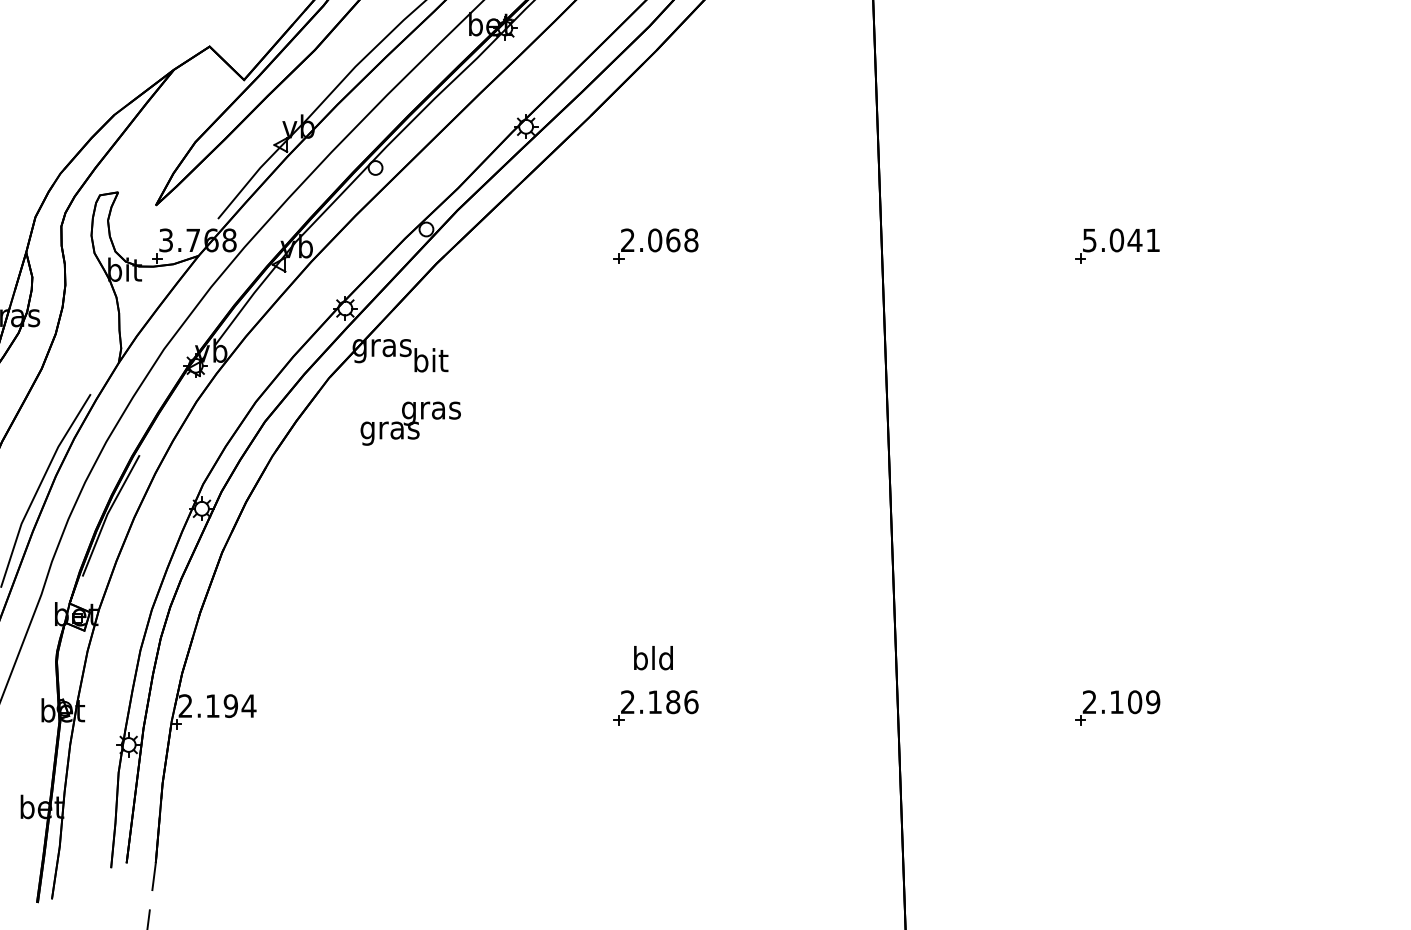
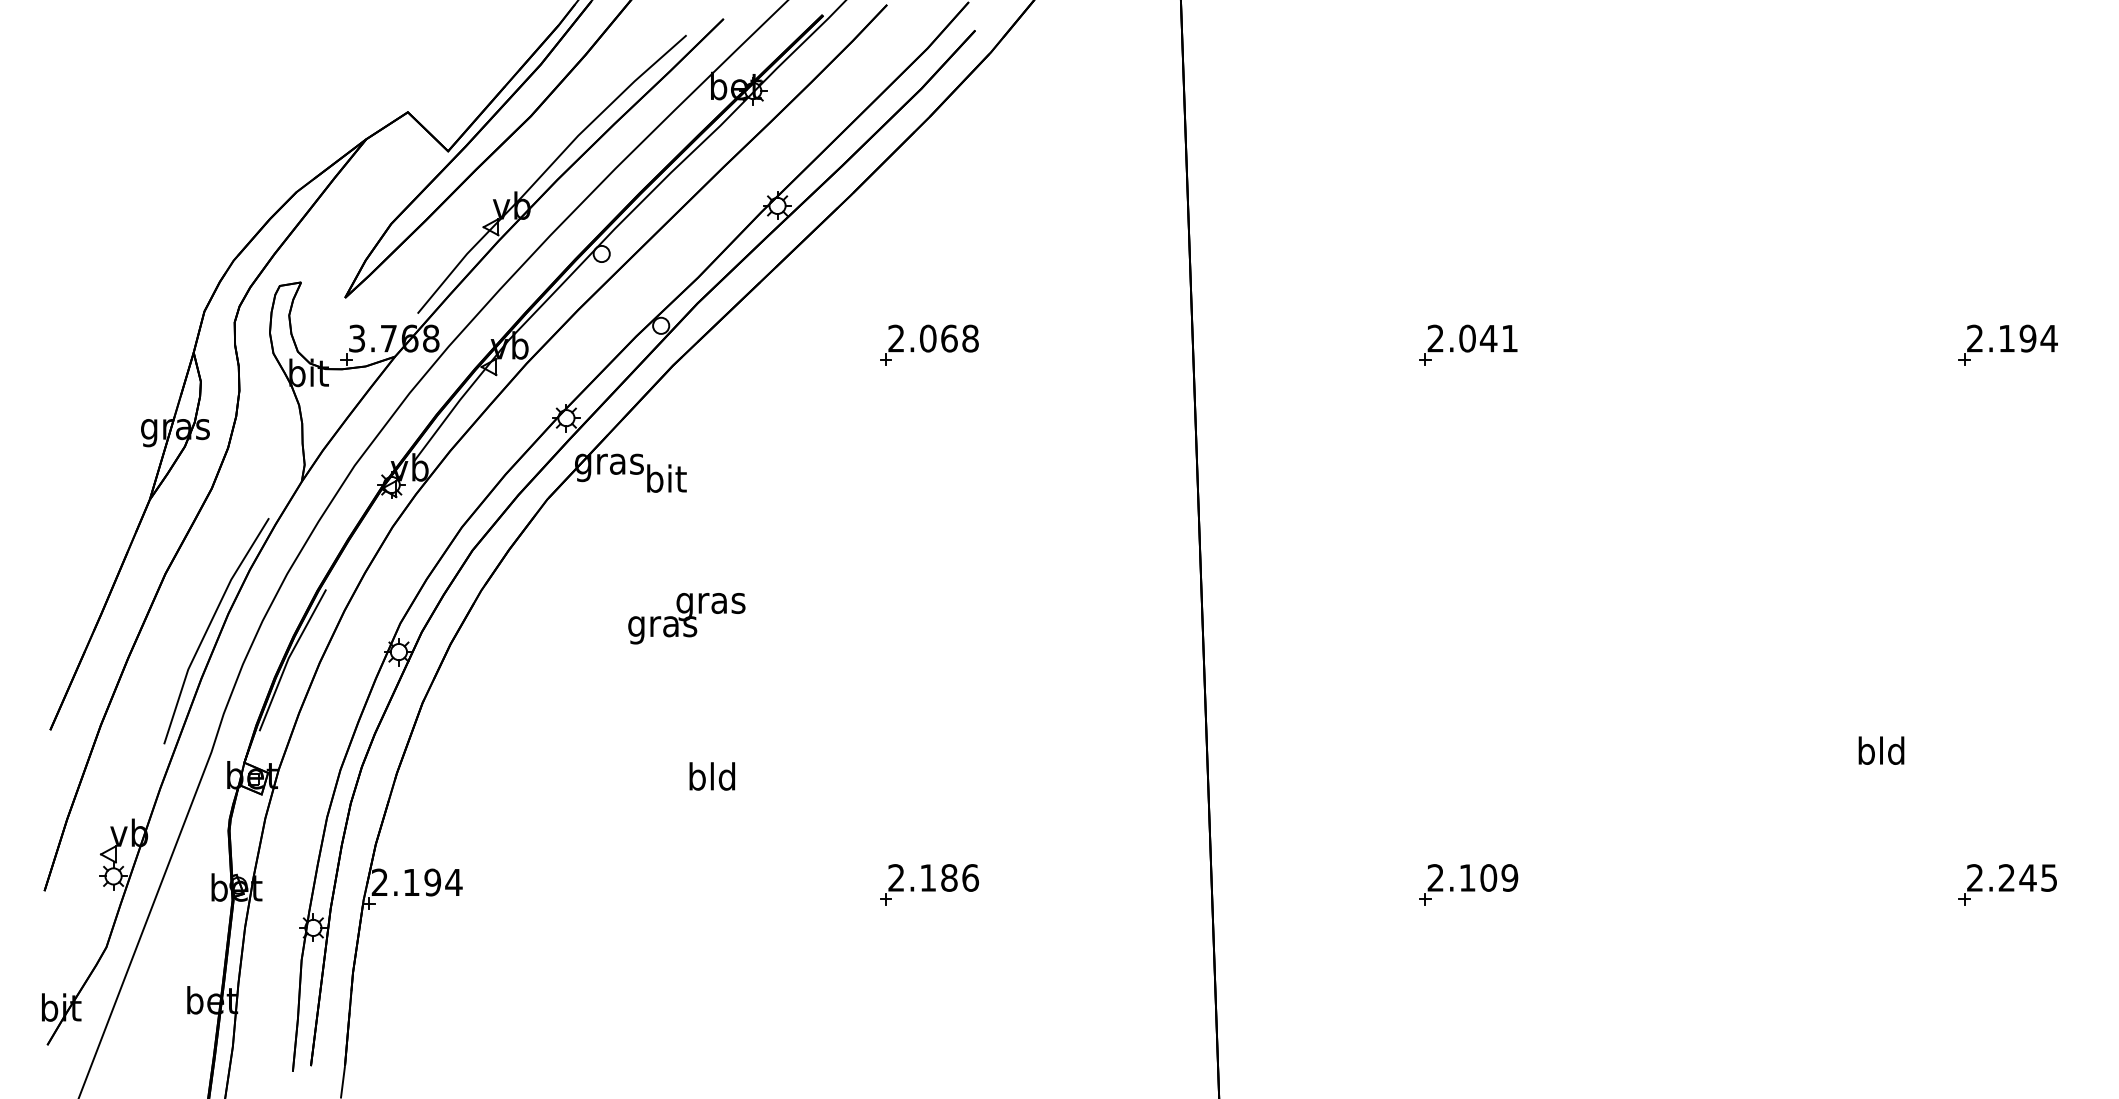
text: (1089, 240) -> (1435, 338), 5.041 -> 2.041
text: (410, 423) -> (686, 618), moved
text: (652, 658) -> (711, 776), moved

